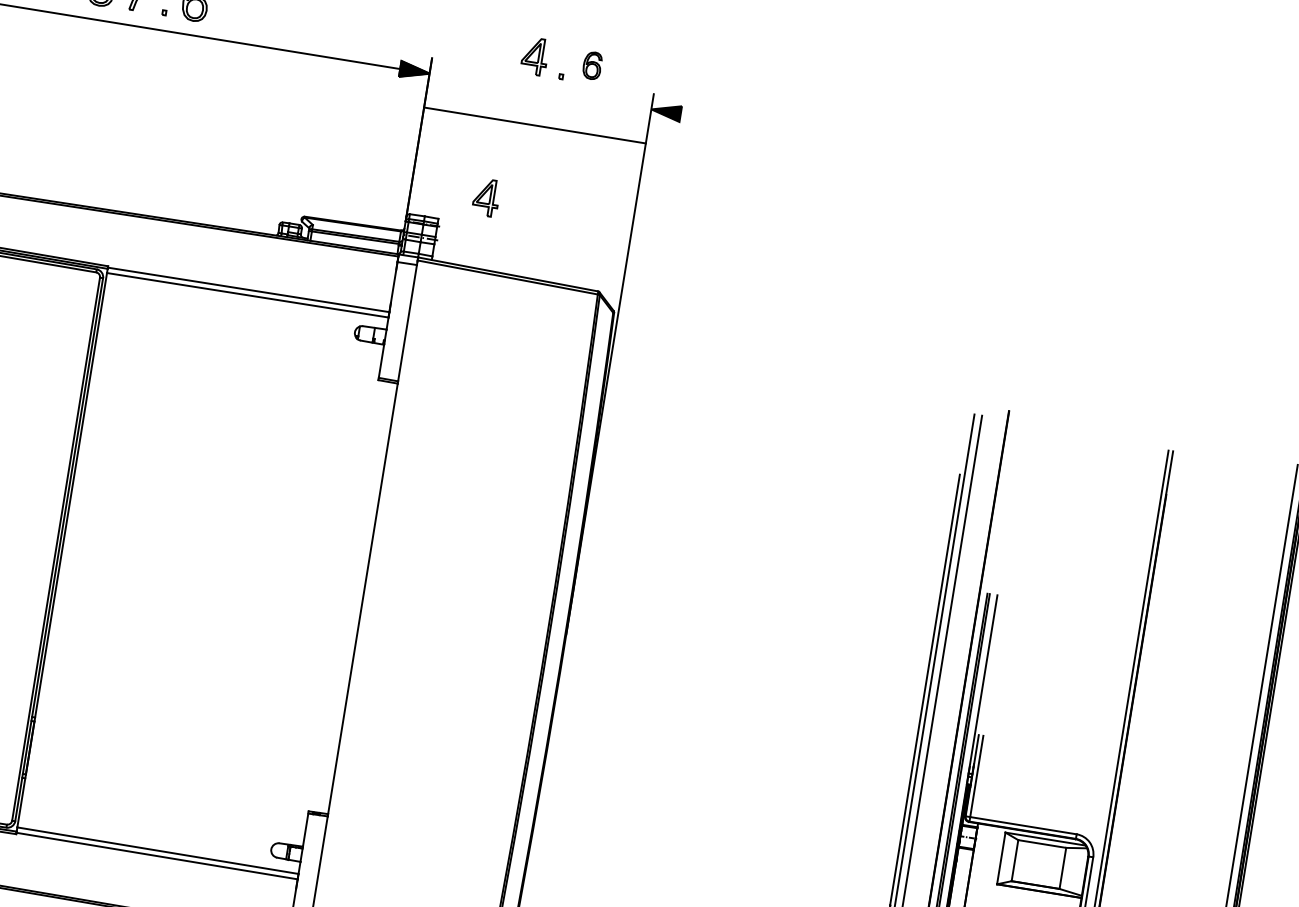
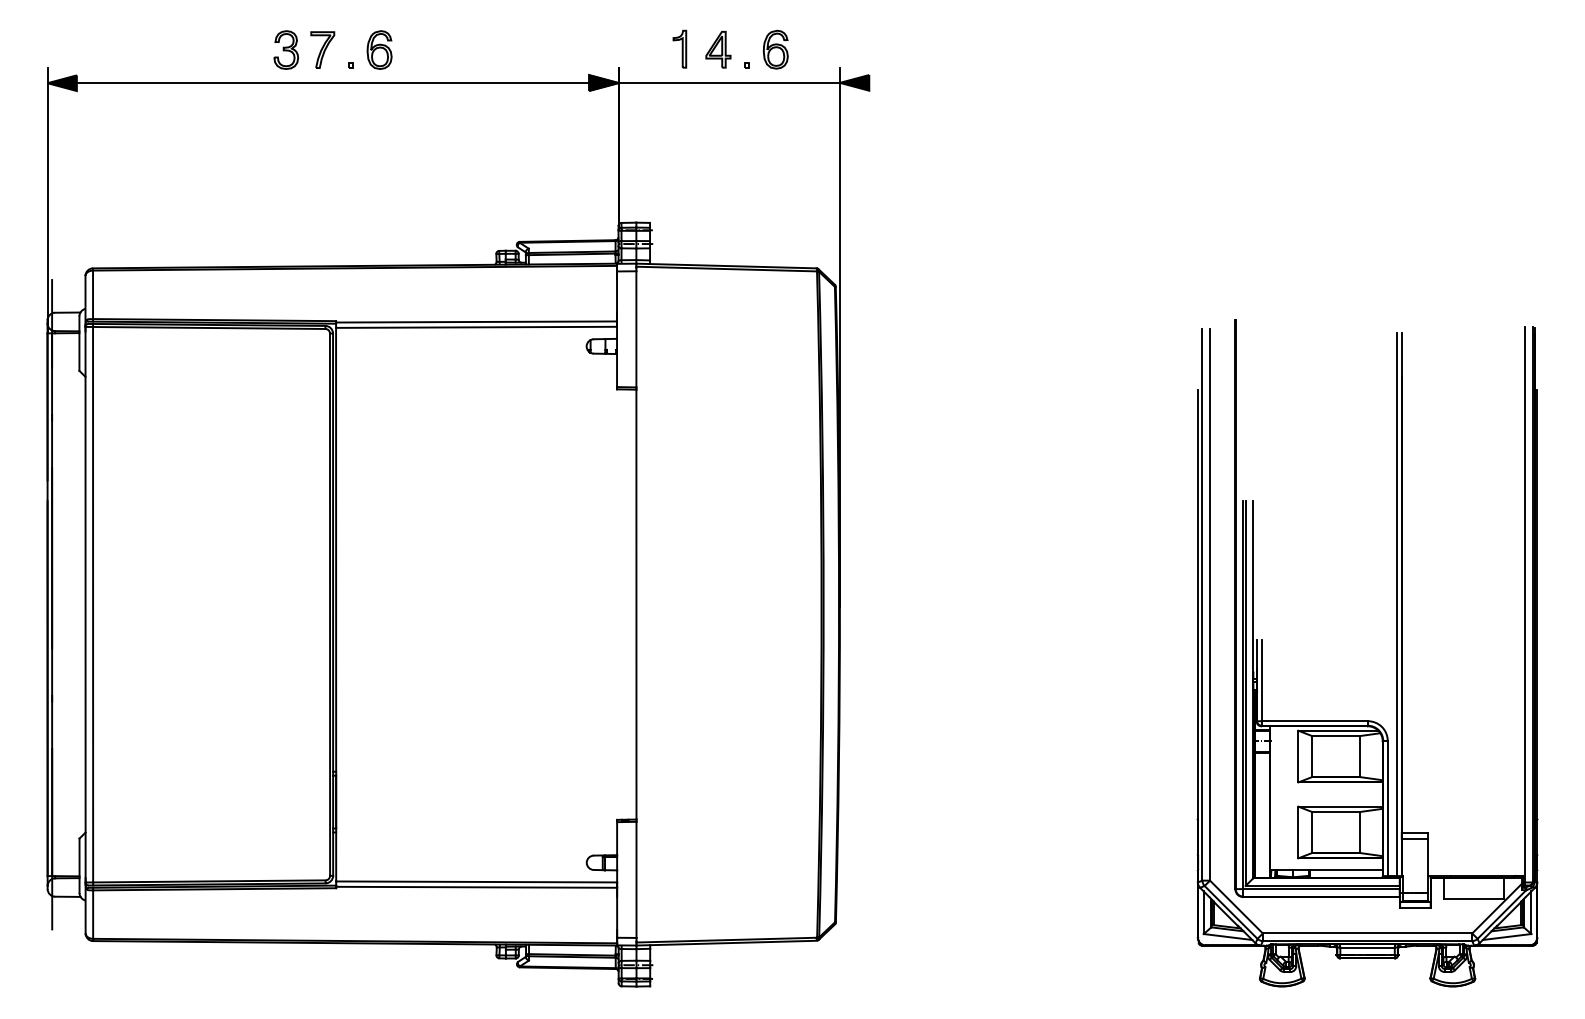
part: (496, 48) -> (679, 48), added
part: (592, 65) -> (775, 49), size x1.43
line: (534, 124) -> (728, 82), moved
part: (486, 197) -> (693, 194), removed

